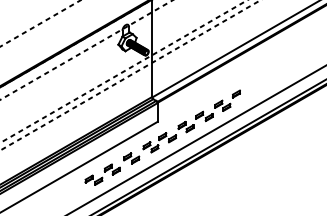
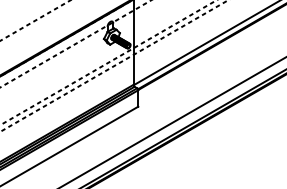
part: (162, 137) -> (142, 120), removed

